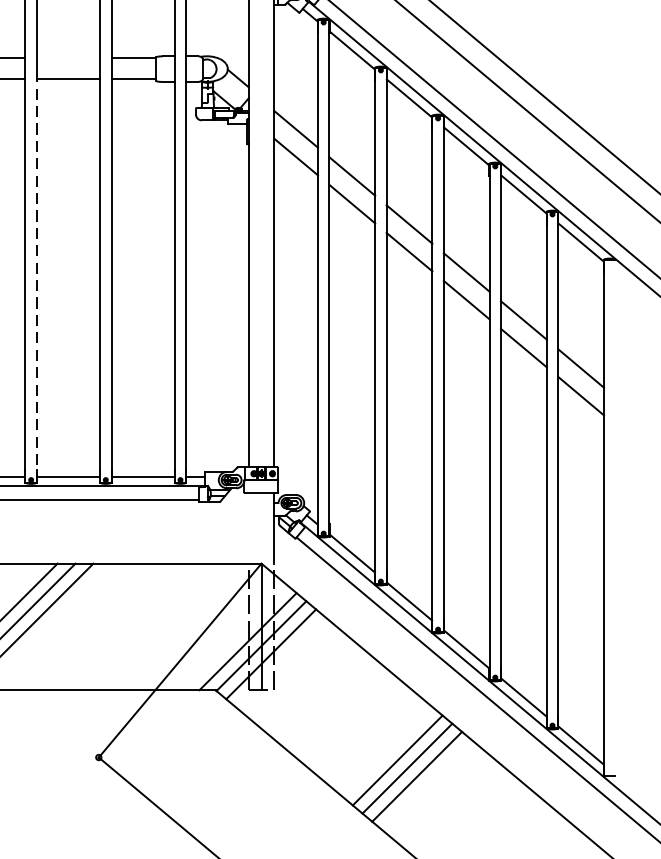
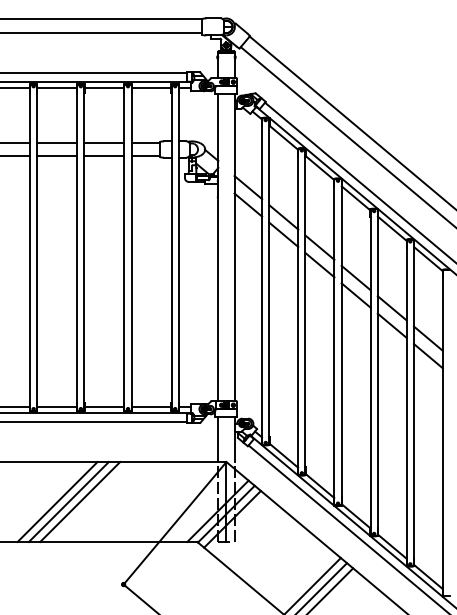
line: (68, 58) -> (104, 142), added
line: (36, 279) -> (84, 282), dashed -> solid
line: (248, 528) -> (218, 439), added

